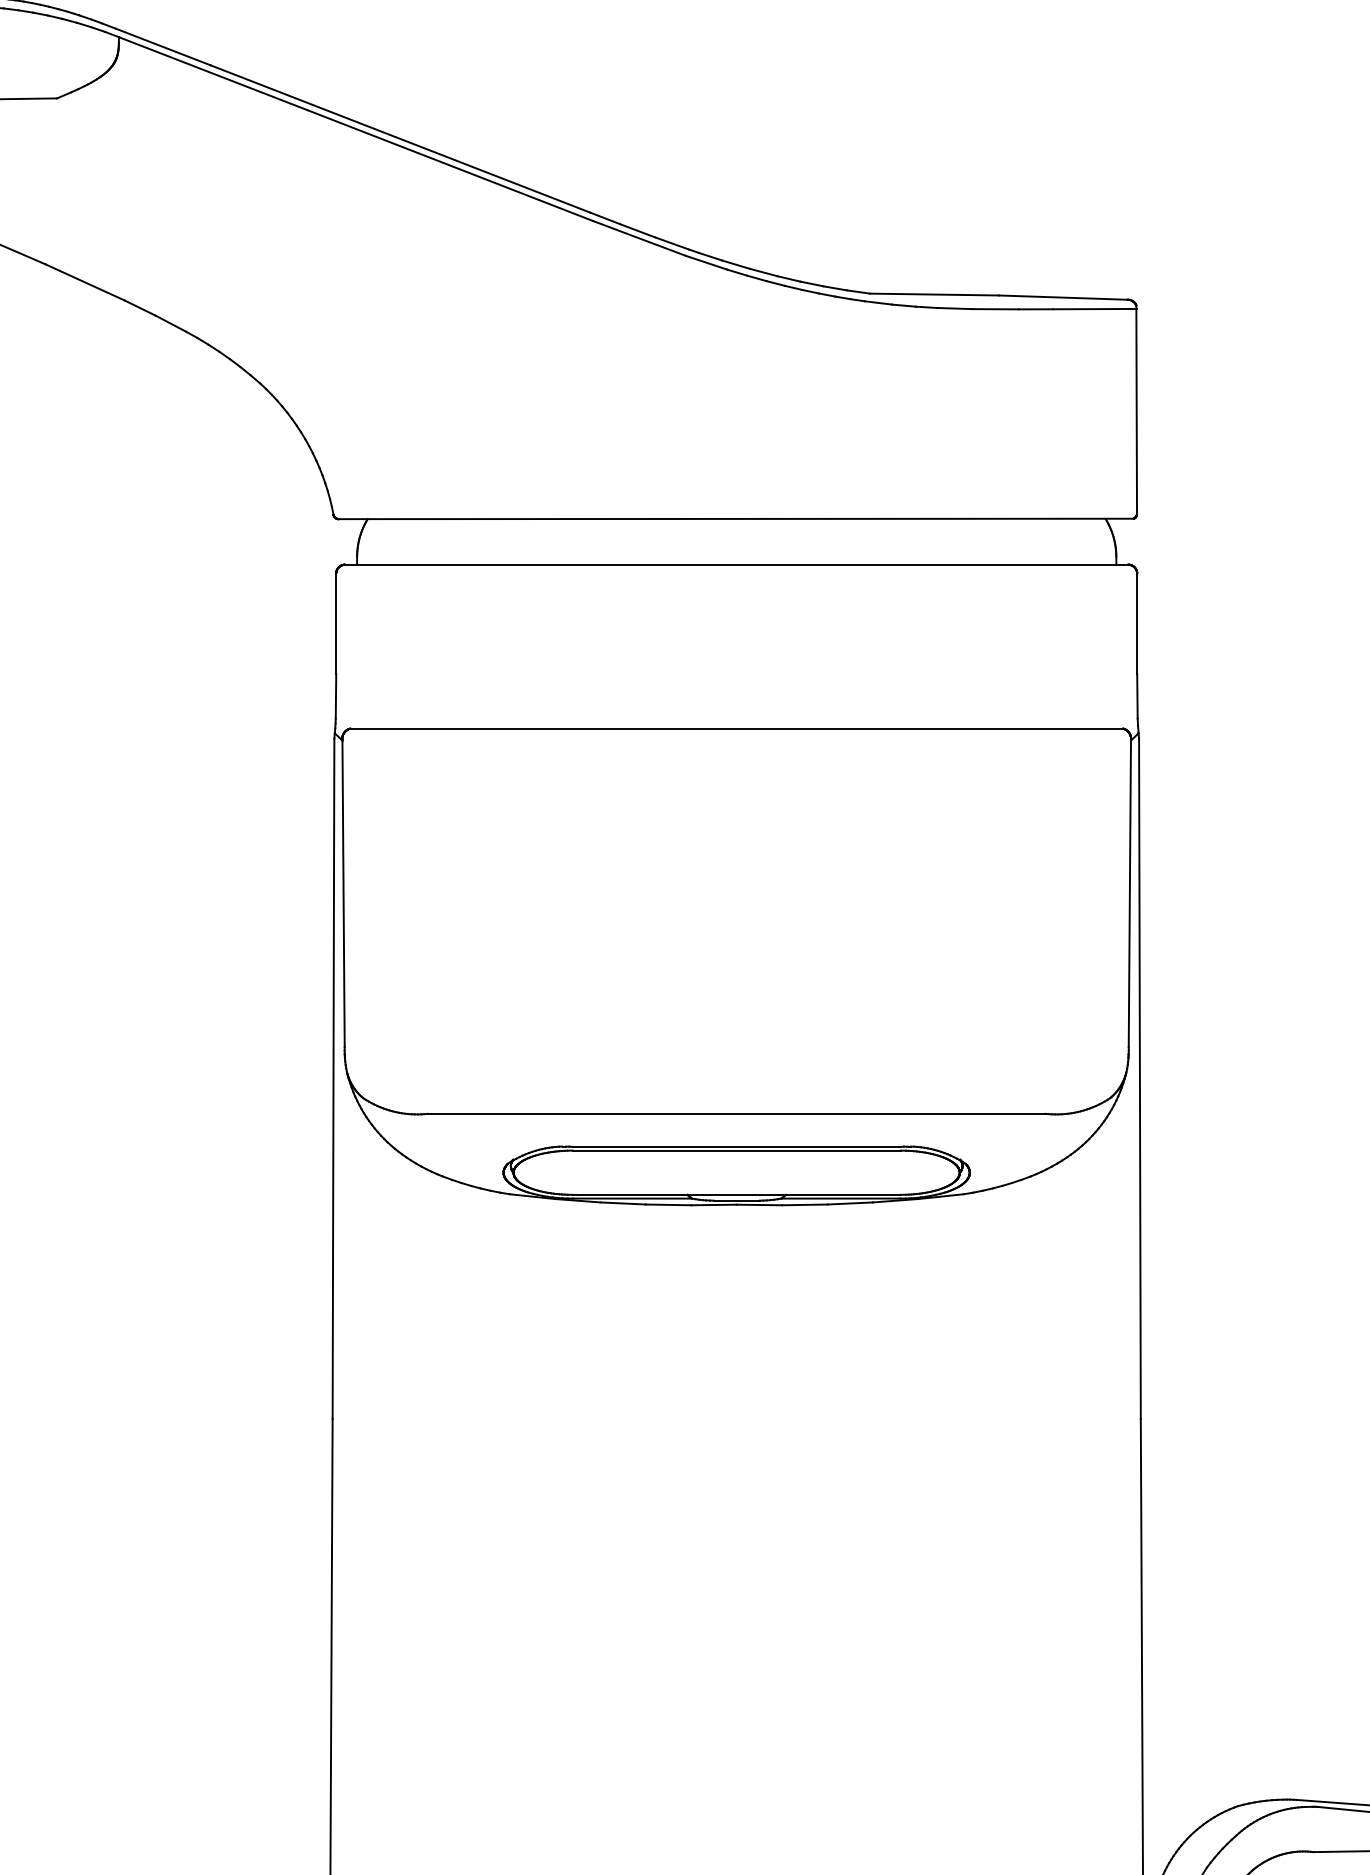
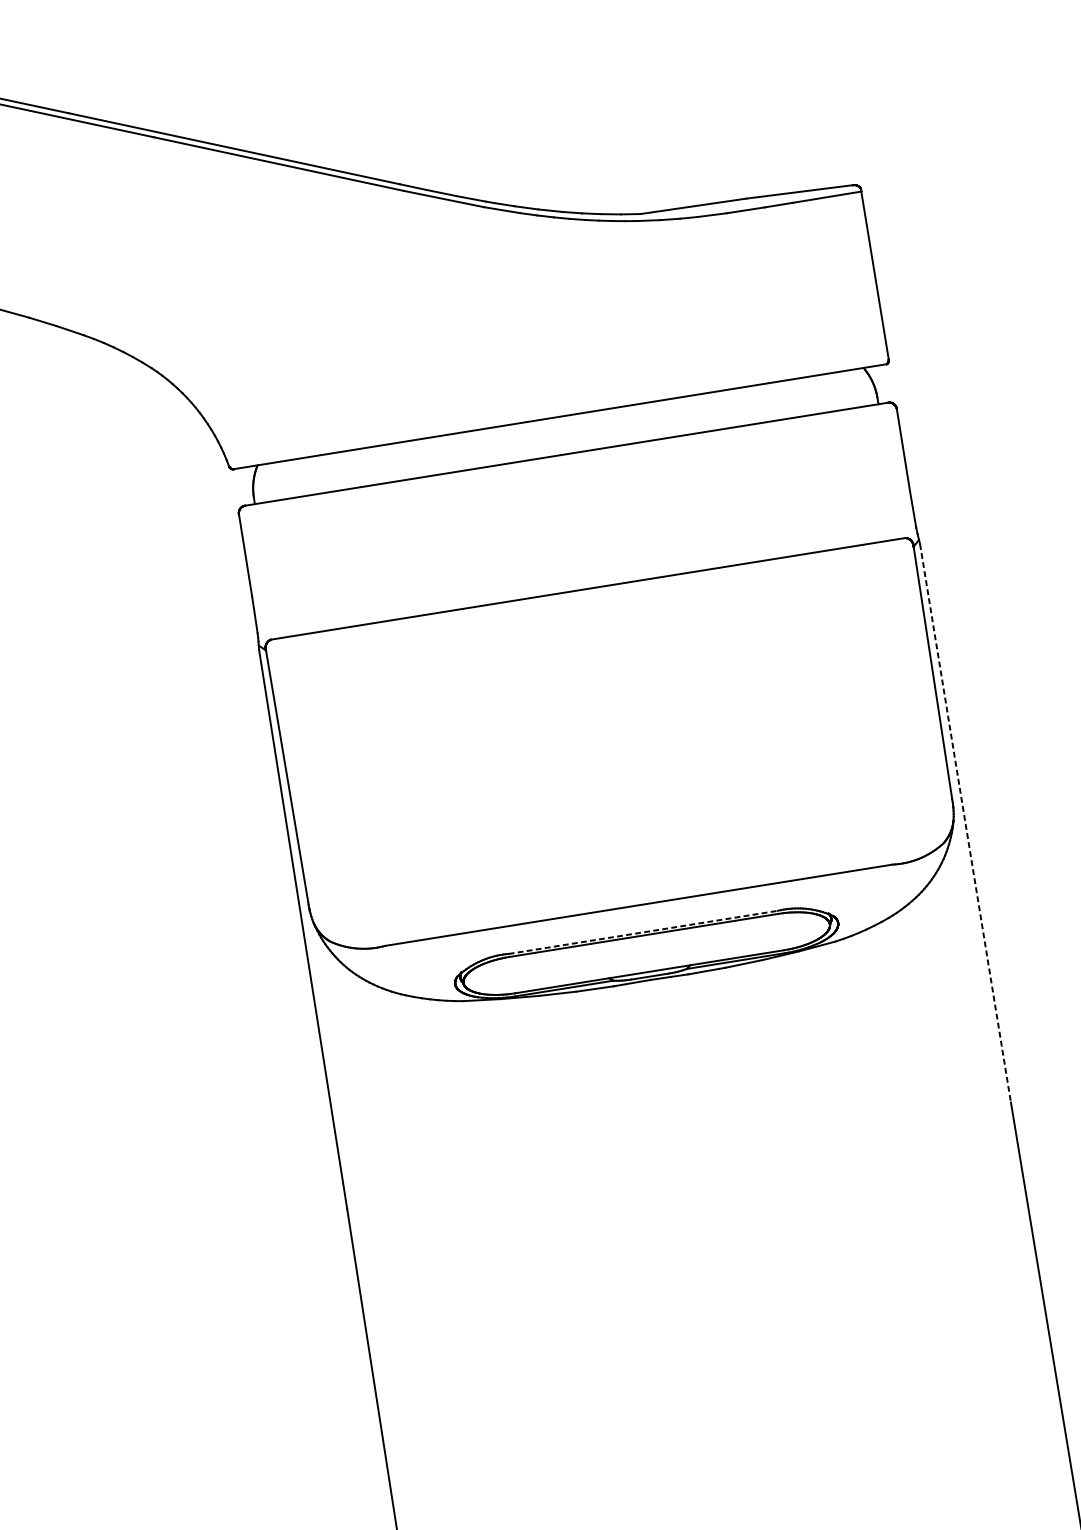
line: (1139, 1079) -> (965, 824), solid -> dashed
line: (736, 1146) -> (643, 932), solid -> dashed

